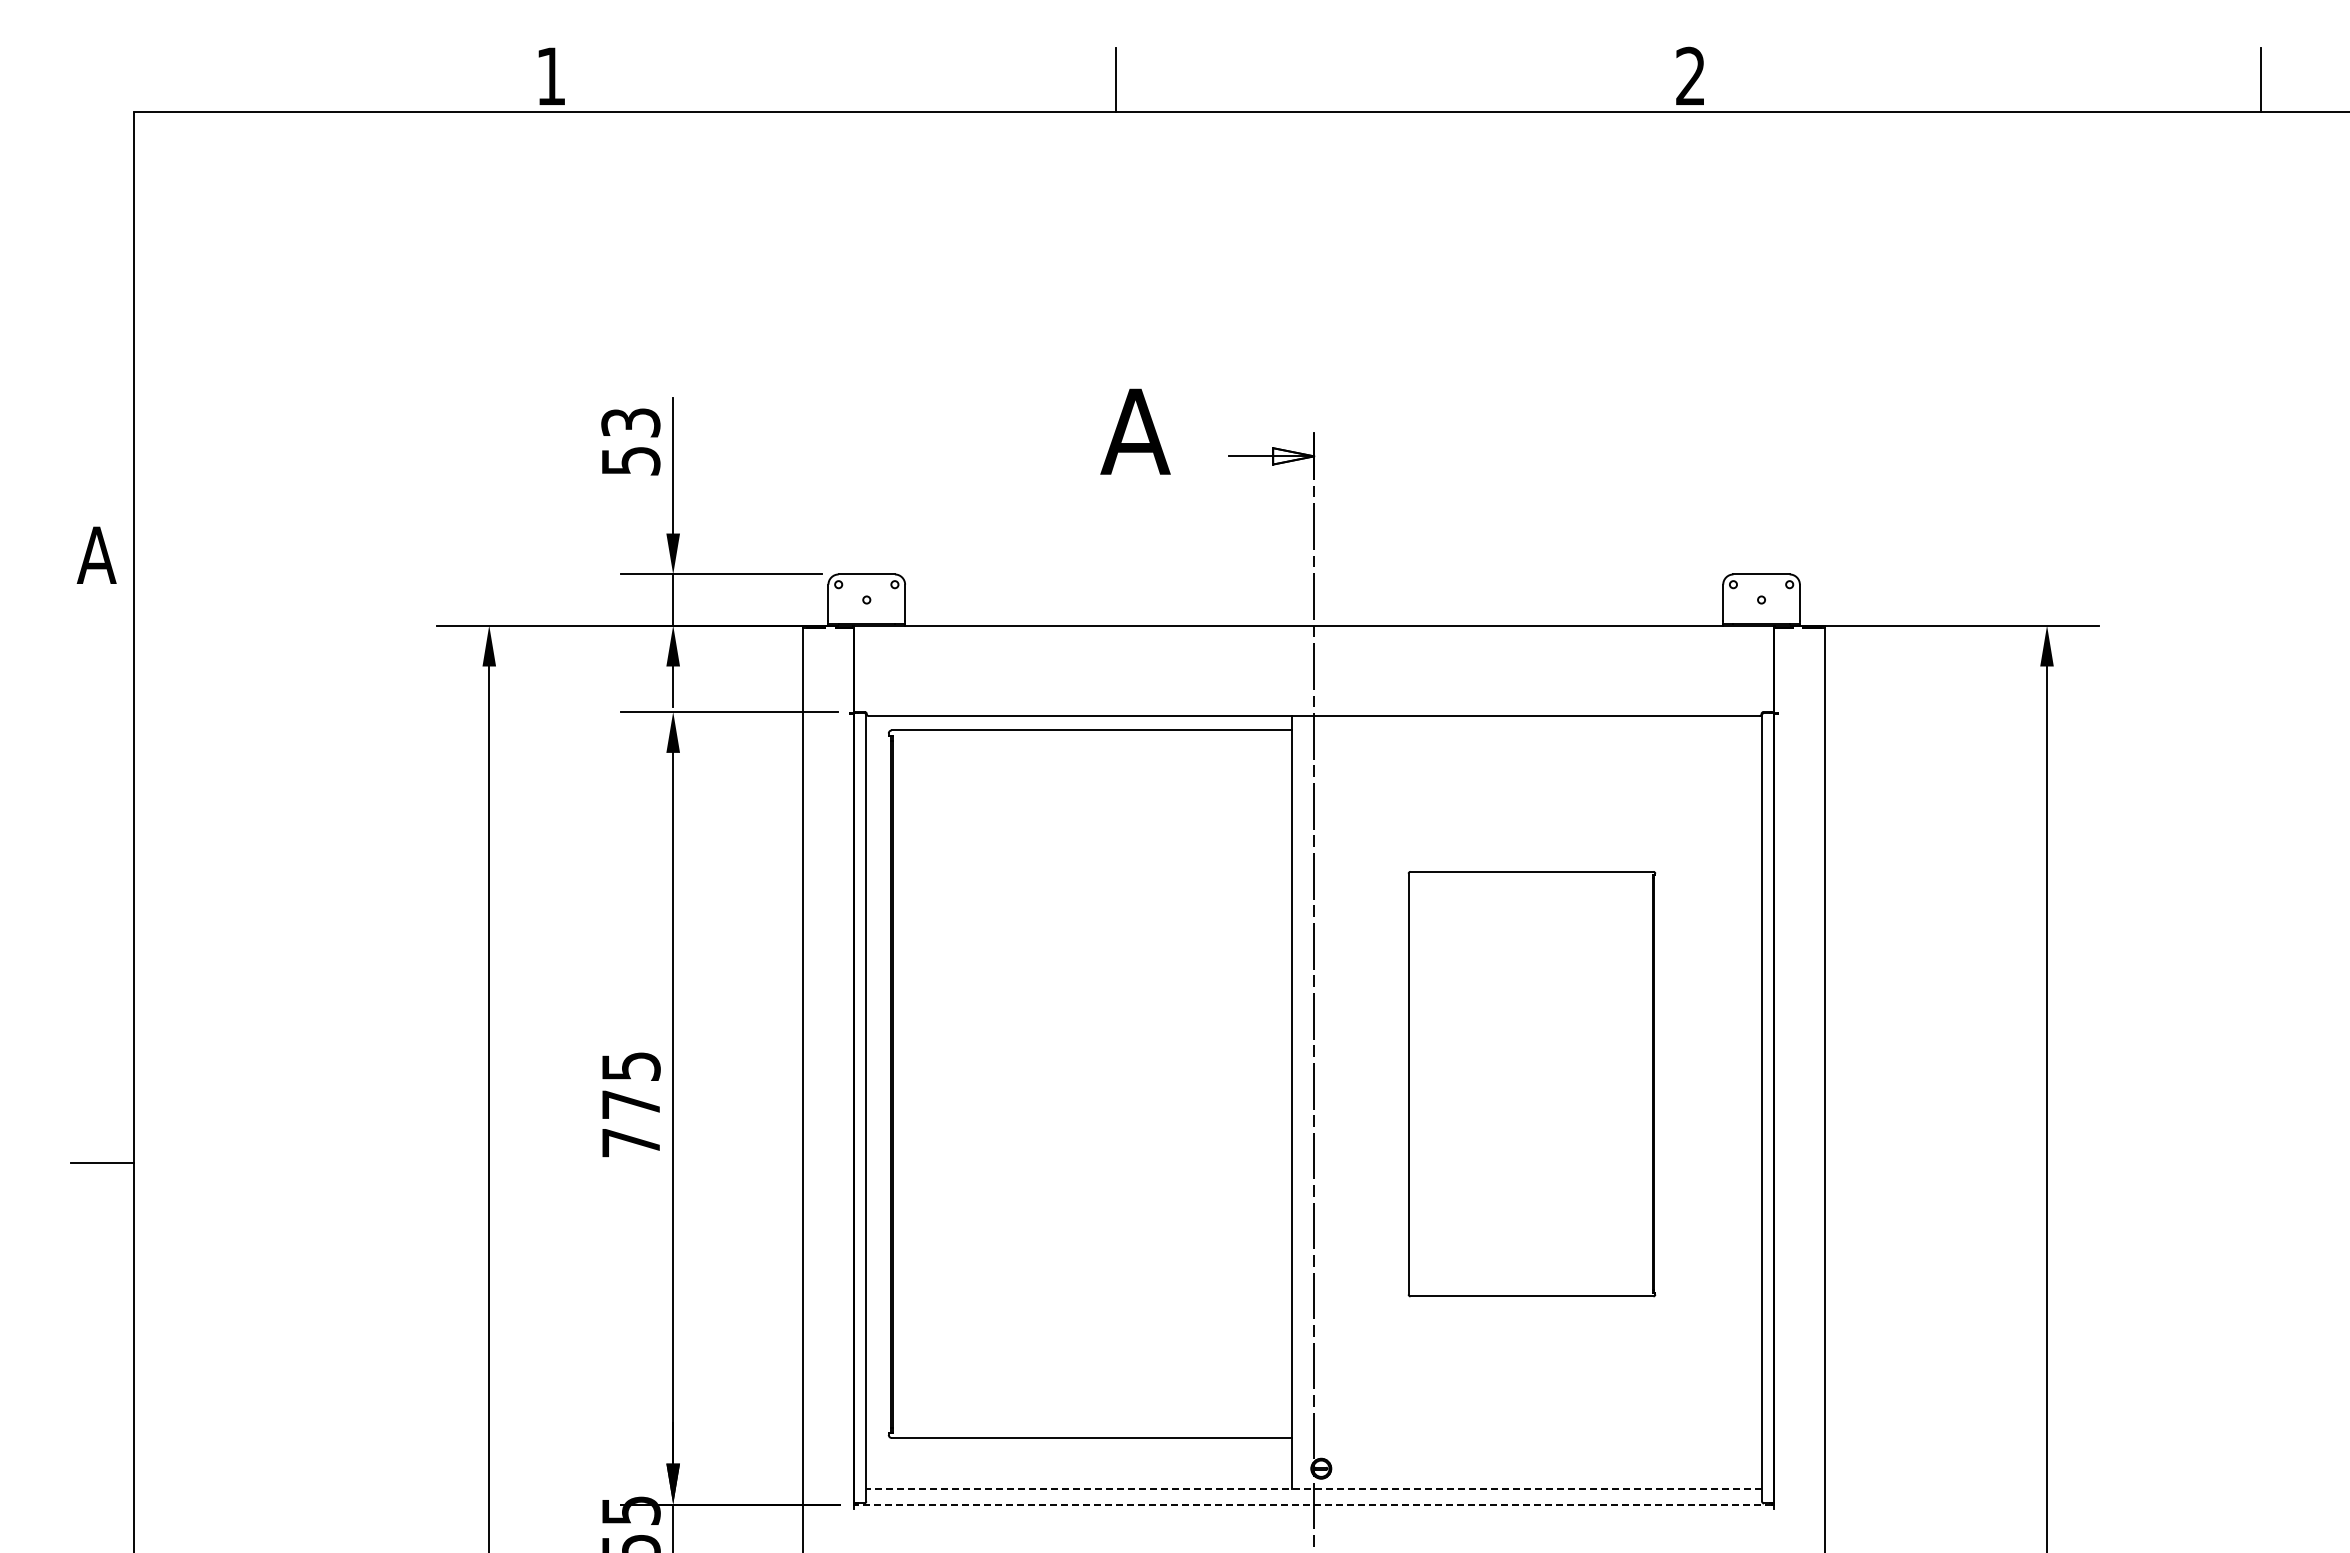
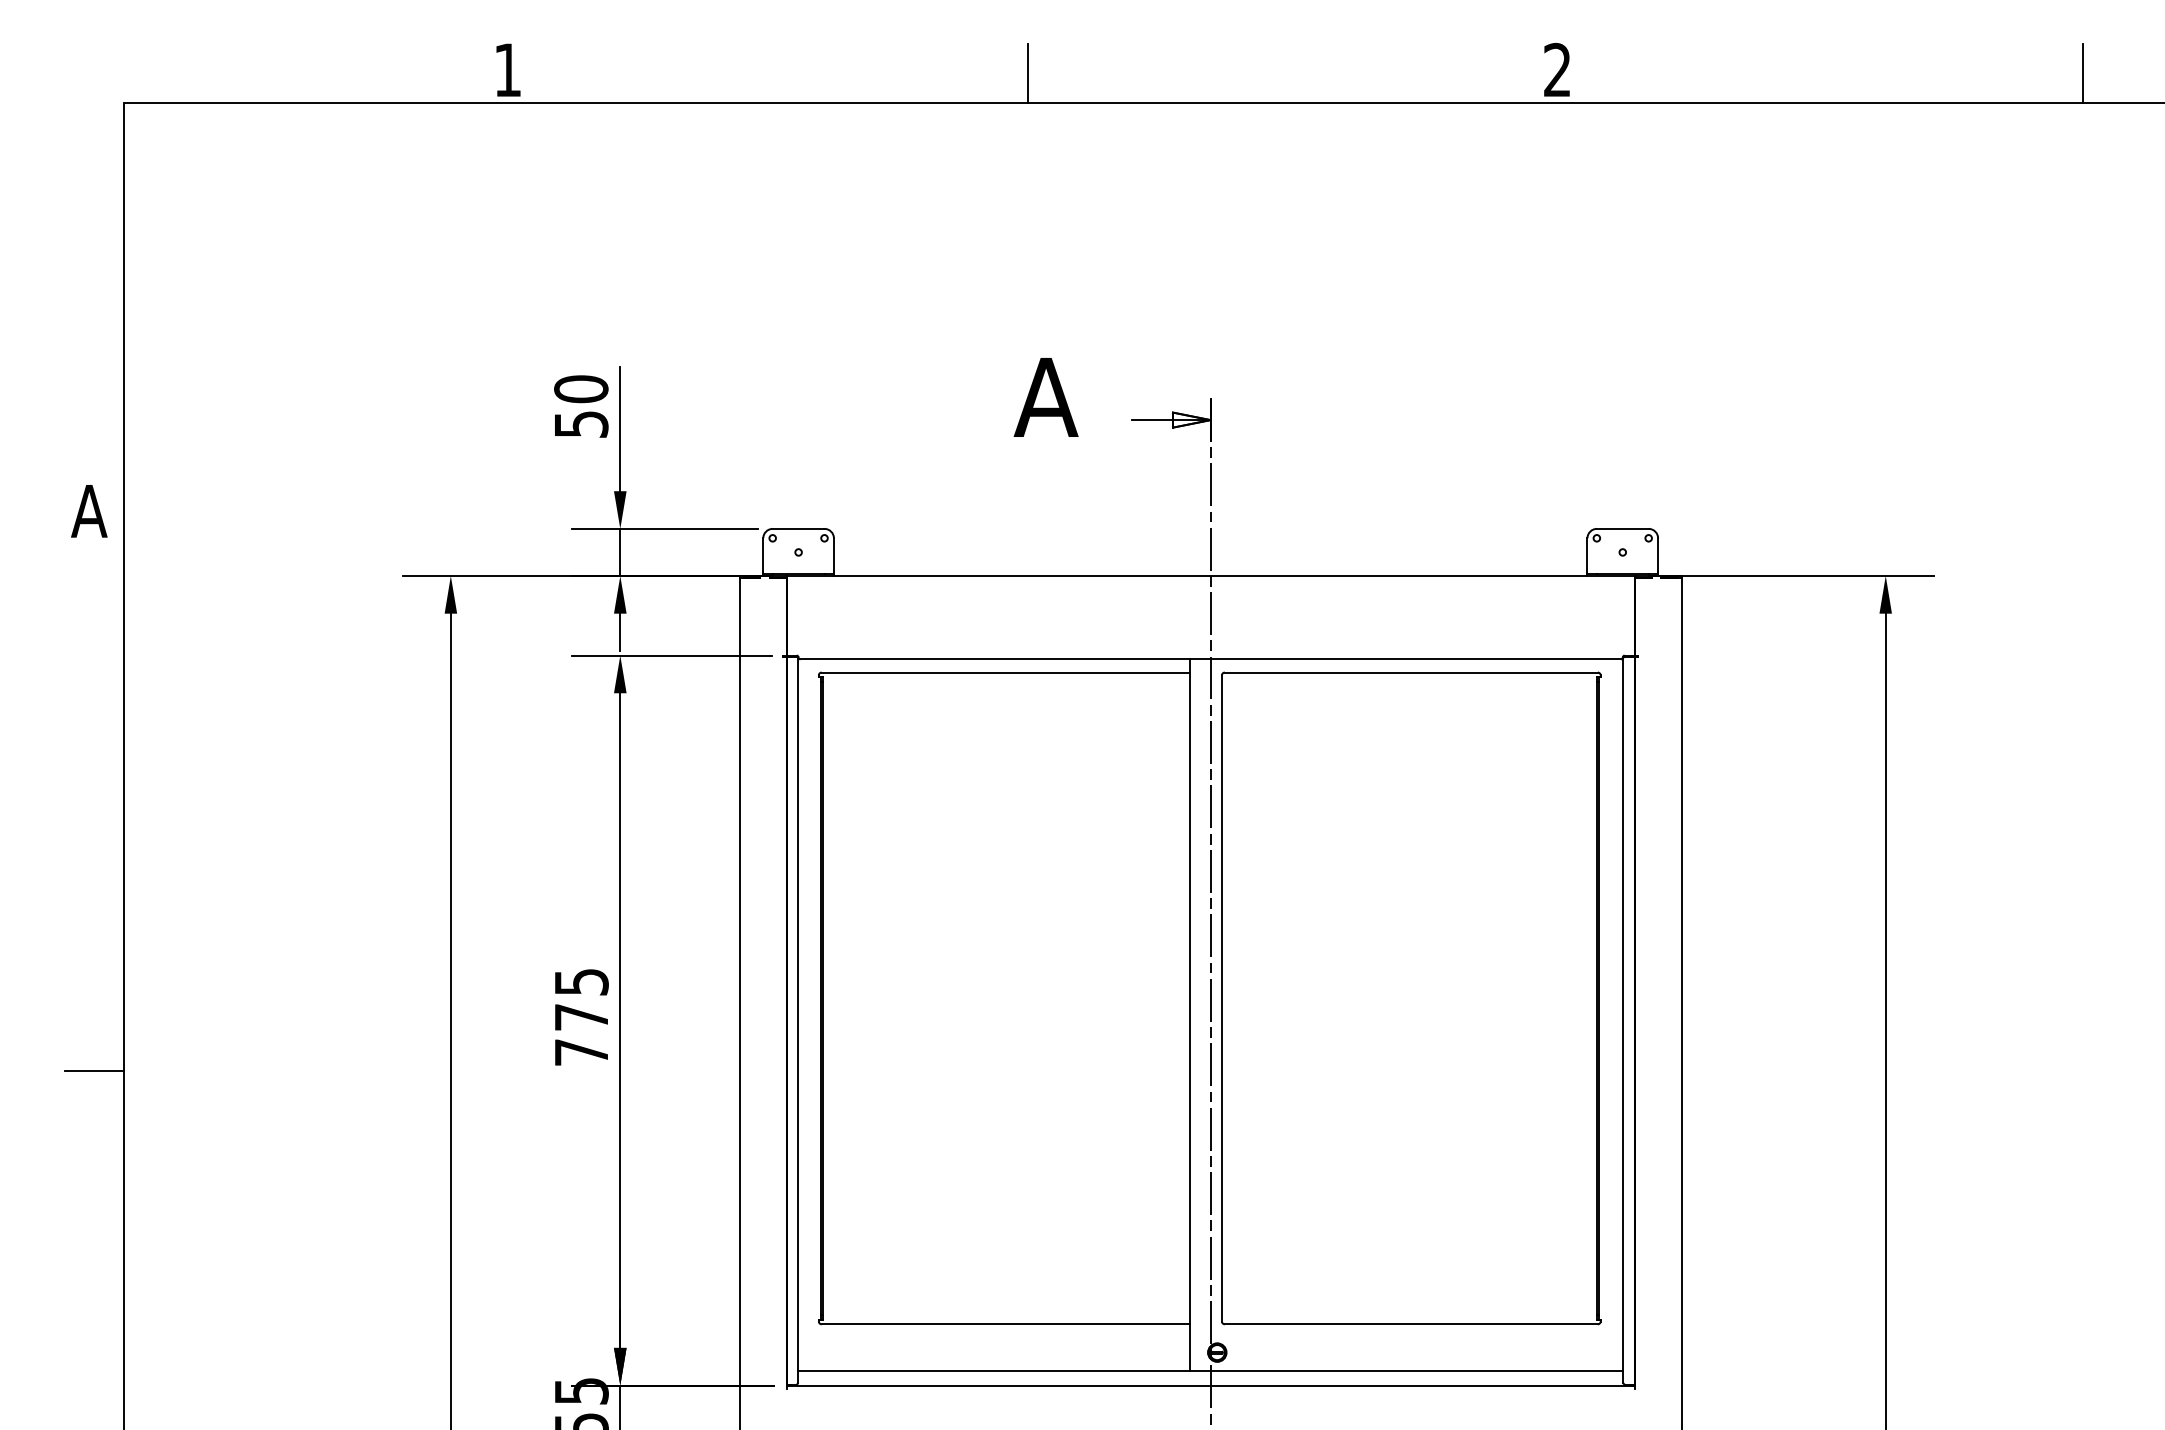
text: (630, 422) -> (580, 388), 53 -> 50
part: (1531, 1083) -> (1410, 997), size x1.67
line: (1314, 1489) -> (1210, 1371), dashed -> solid
line: (1314, 1504) -> (1210, 1385), dashed -> solid

